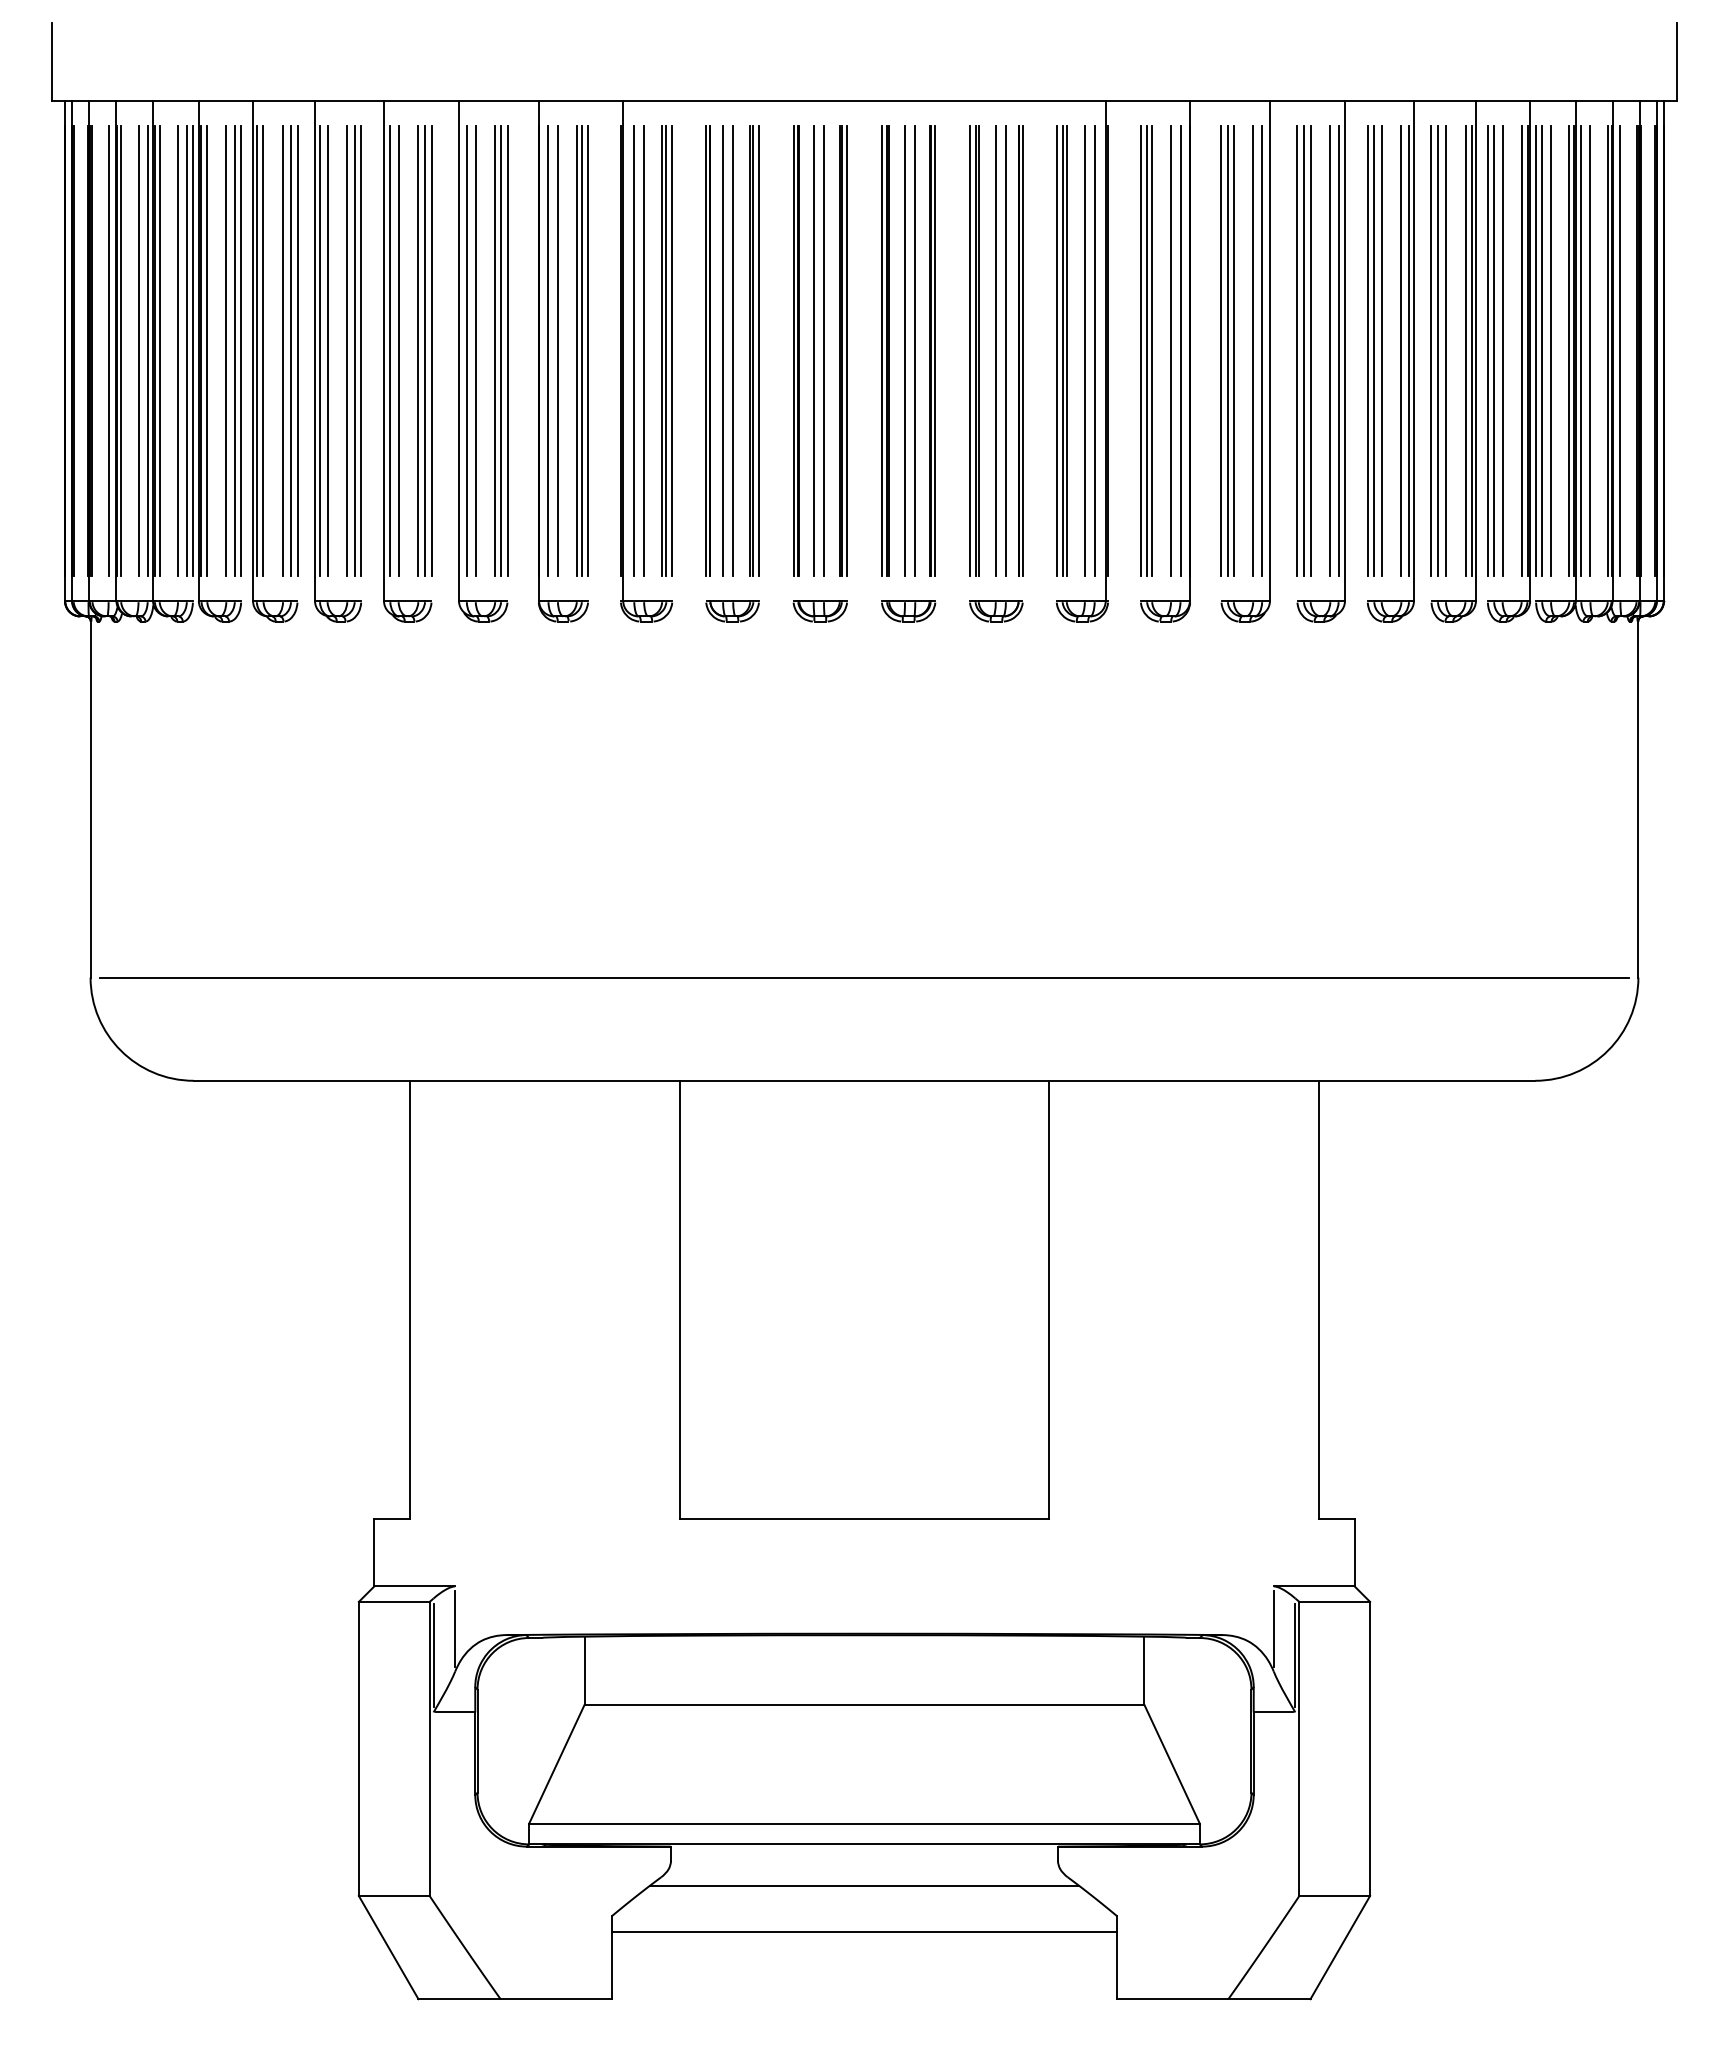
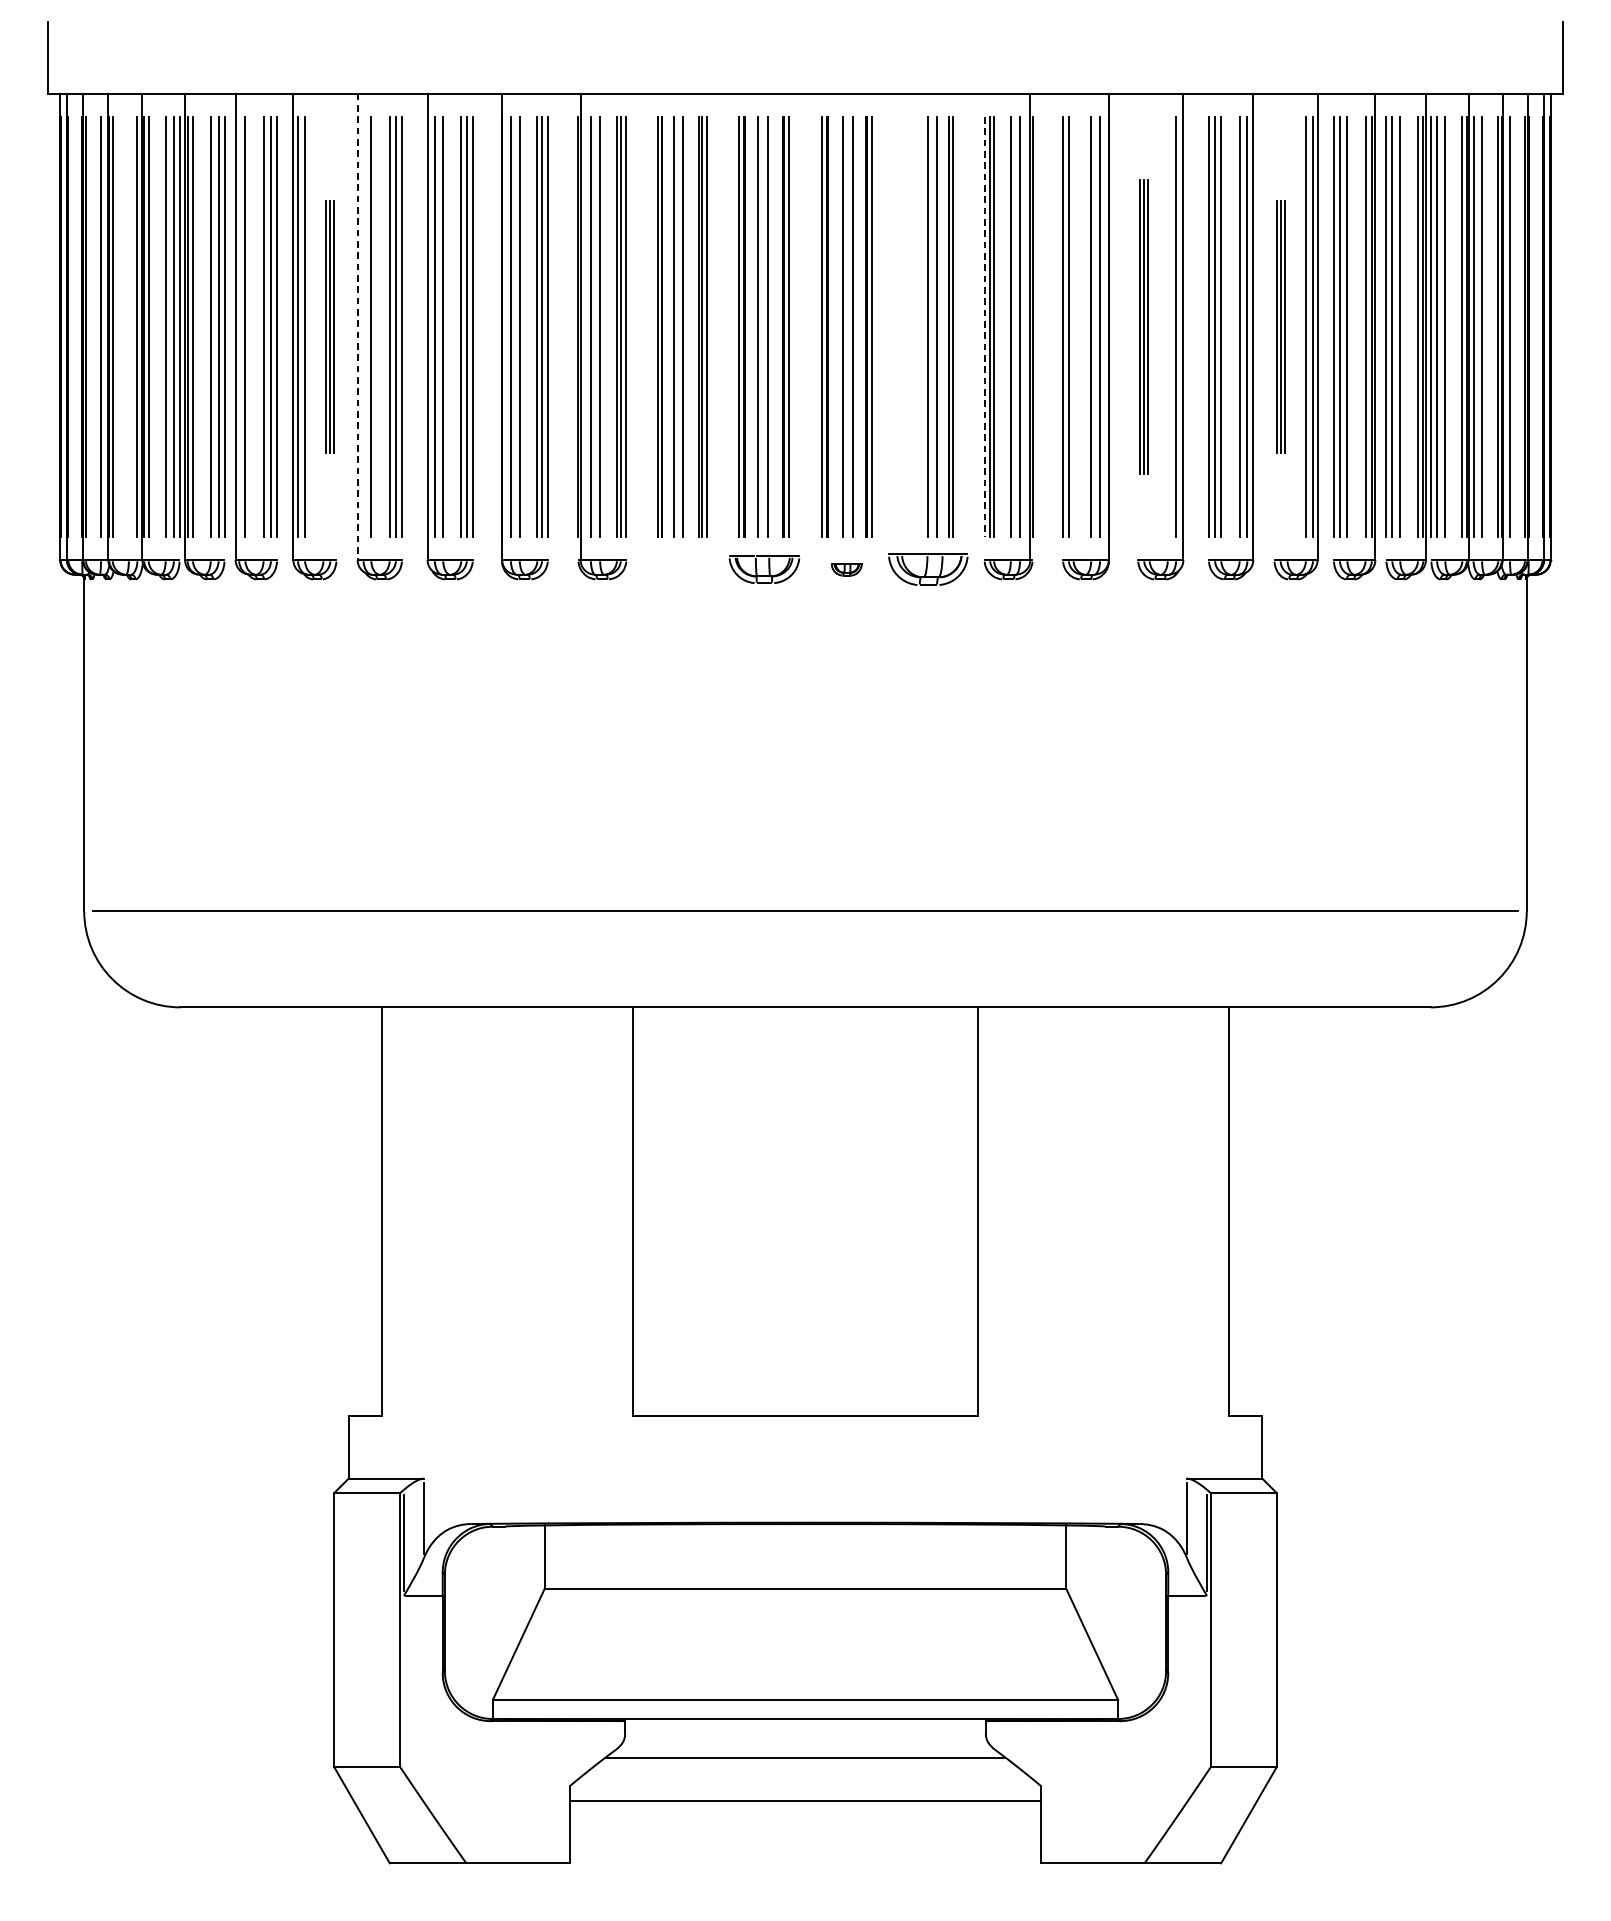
line: (138, 350) -> (128, 326), removed
line: (256, 350) -> (238, 326), removed
part: (353, 350) -> (329, 326), size x0.6
line: (390, 350) -> (363, 326), removed
part: (974, 350) -> (908, 326), removed
line: (1152, 350) -> (1073, 326), removed
part: (1227, 350) -> (1143, 326), size x0.7
line: (1253, 350) -> (1168, 326), removed
part: (1374, 350) -> (1280, 326), size x0.6
line: (384, 351) -> (358, 327), solid -> dashed
line: (1056, 351) -> (984, 327), solid -> dashed
part: (732, 611) -> (682, 569), removed
part: (819, 611) -> (763, 569), size x1.4
part: (908, 611) -> (846, 569), size x0.6
part: (996, 611) -> (928, 569), size x1.6

